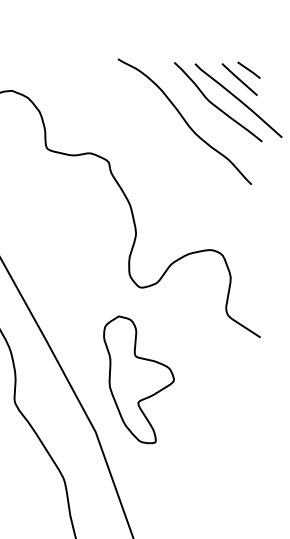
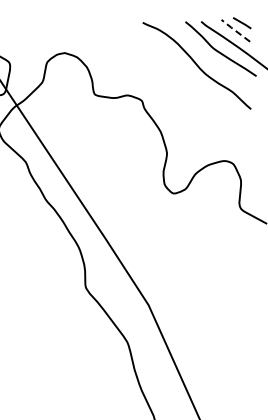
line: (239, 79) -> (235, 30), solid -> dashed
part: (136, 380) -> (176, 263), removed

